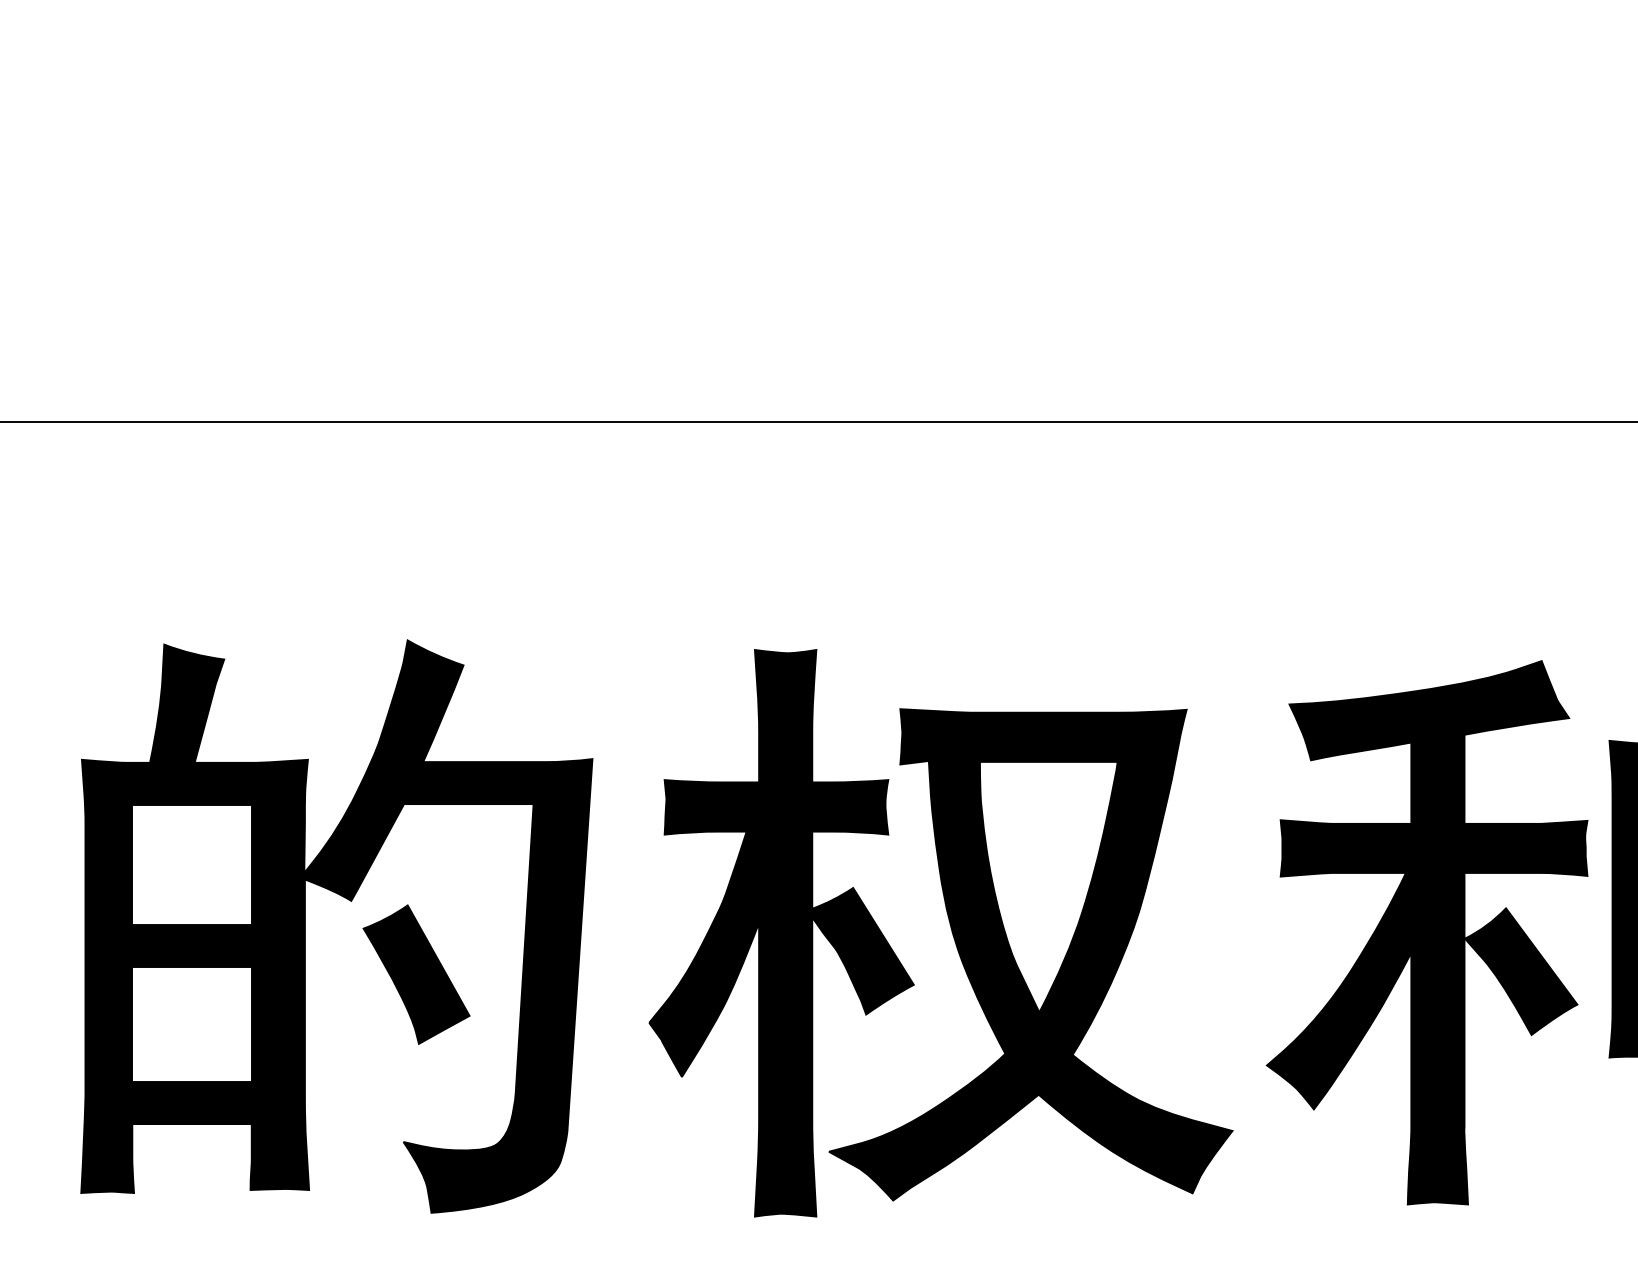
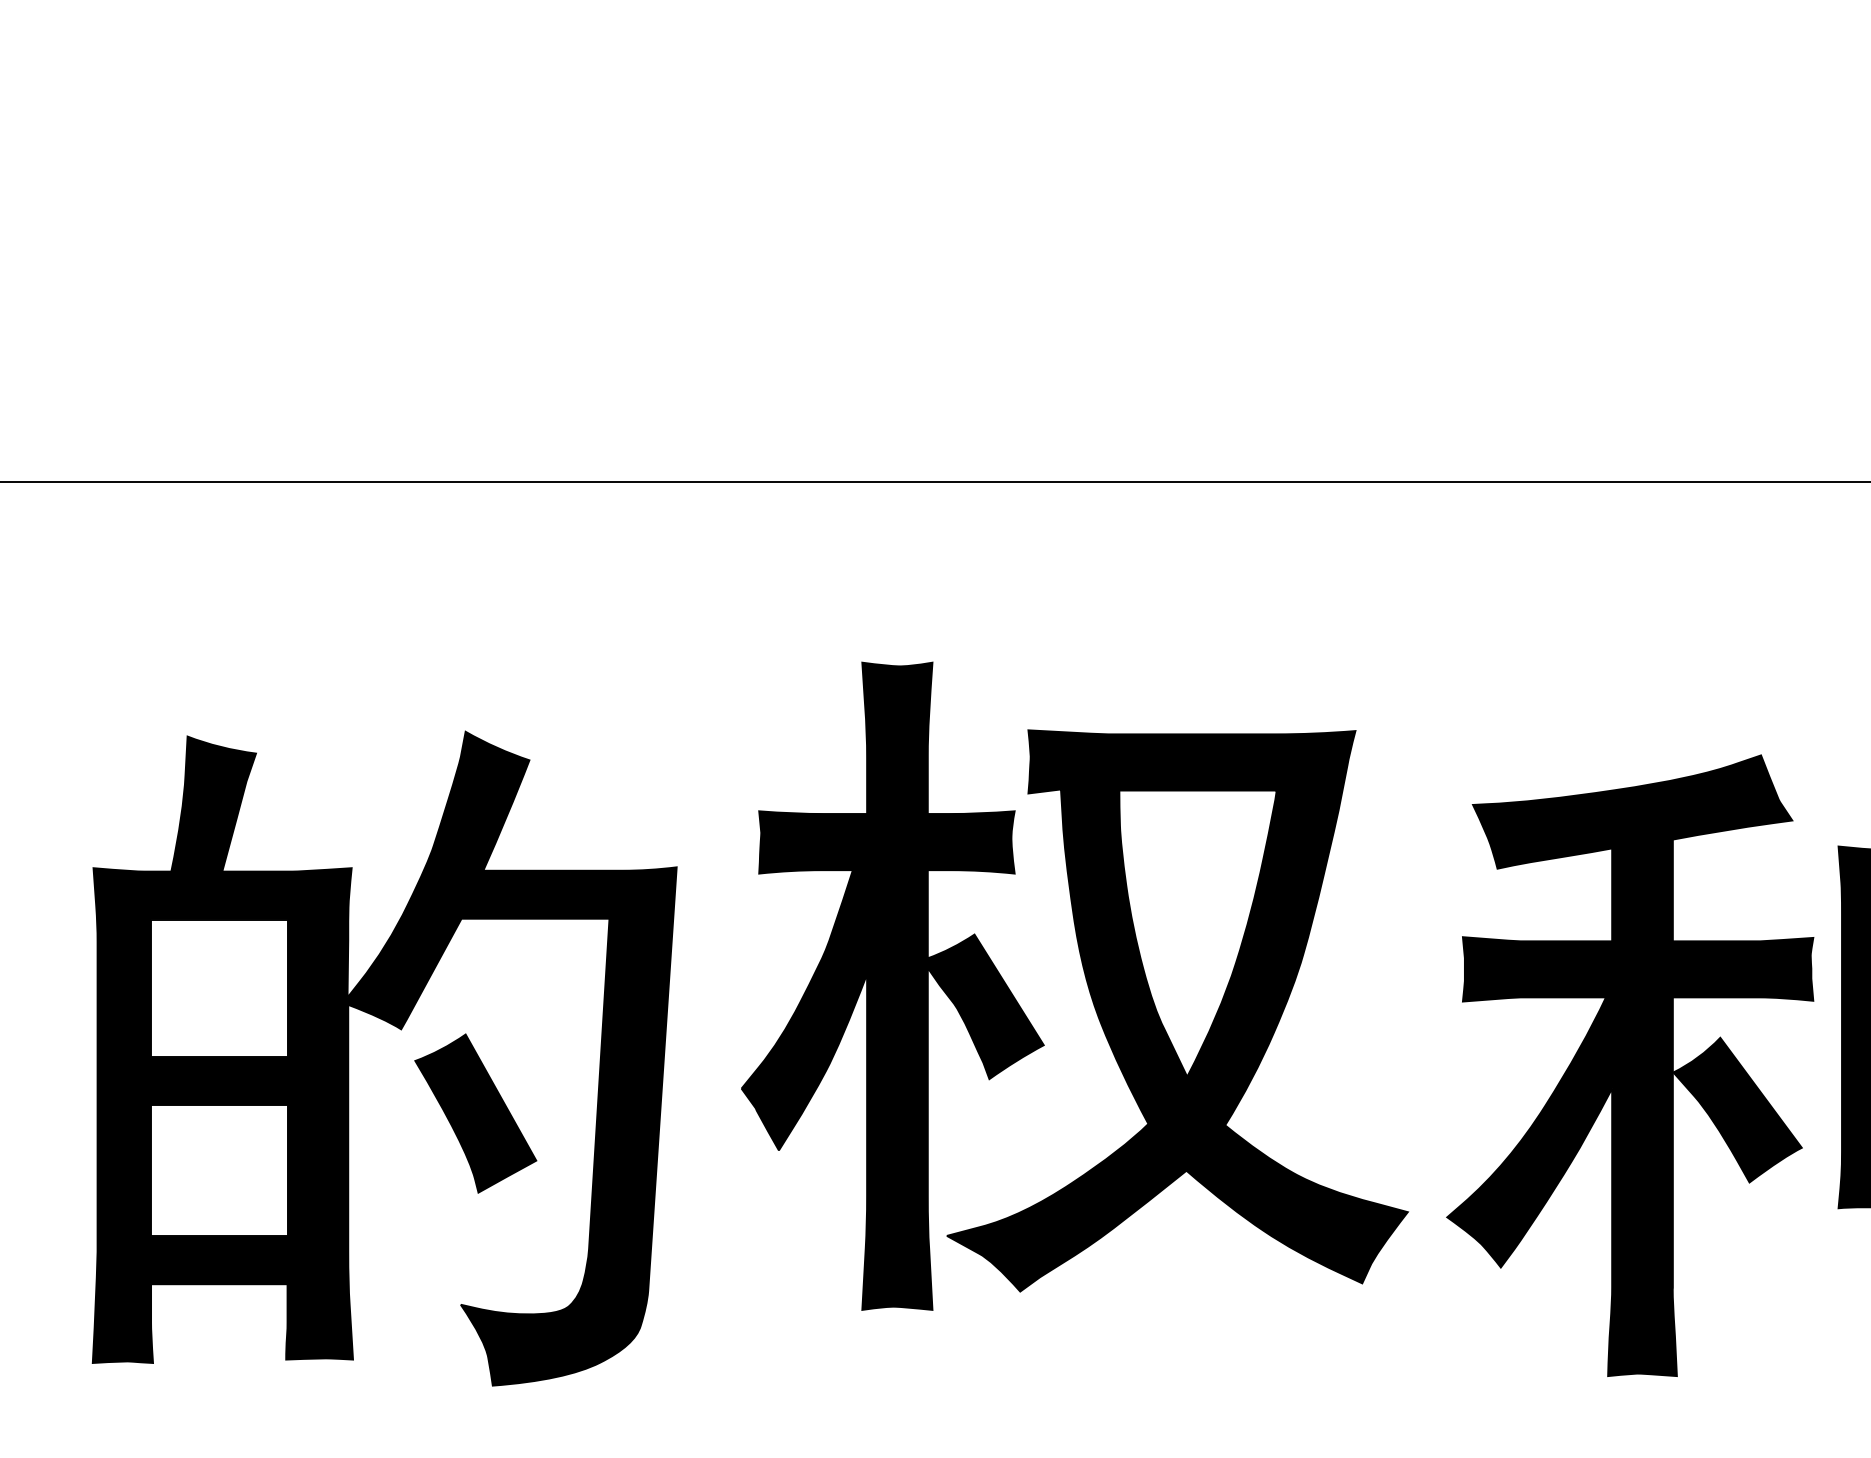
part: (951, 930) -> (1086, 983), moved

